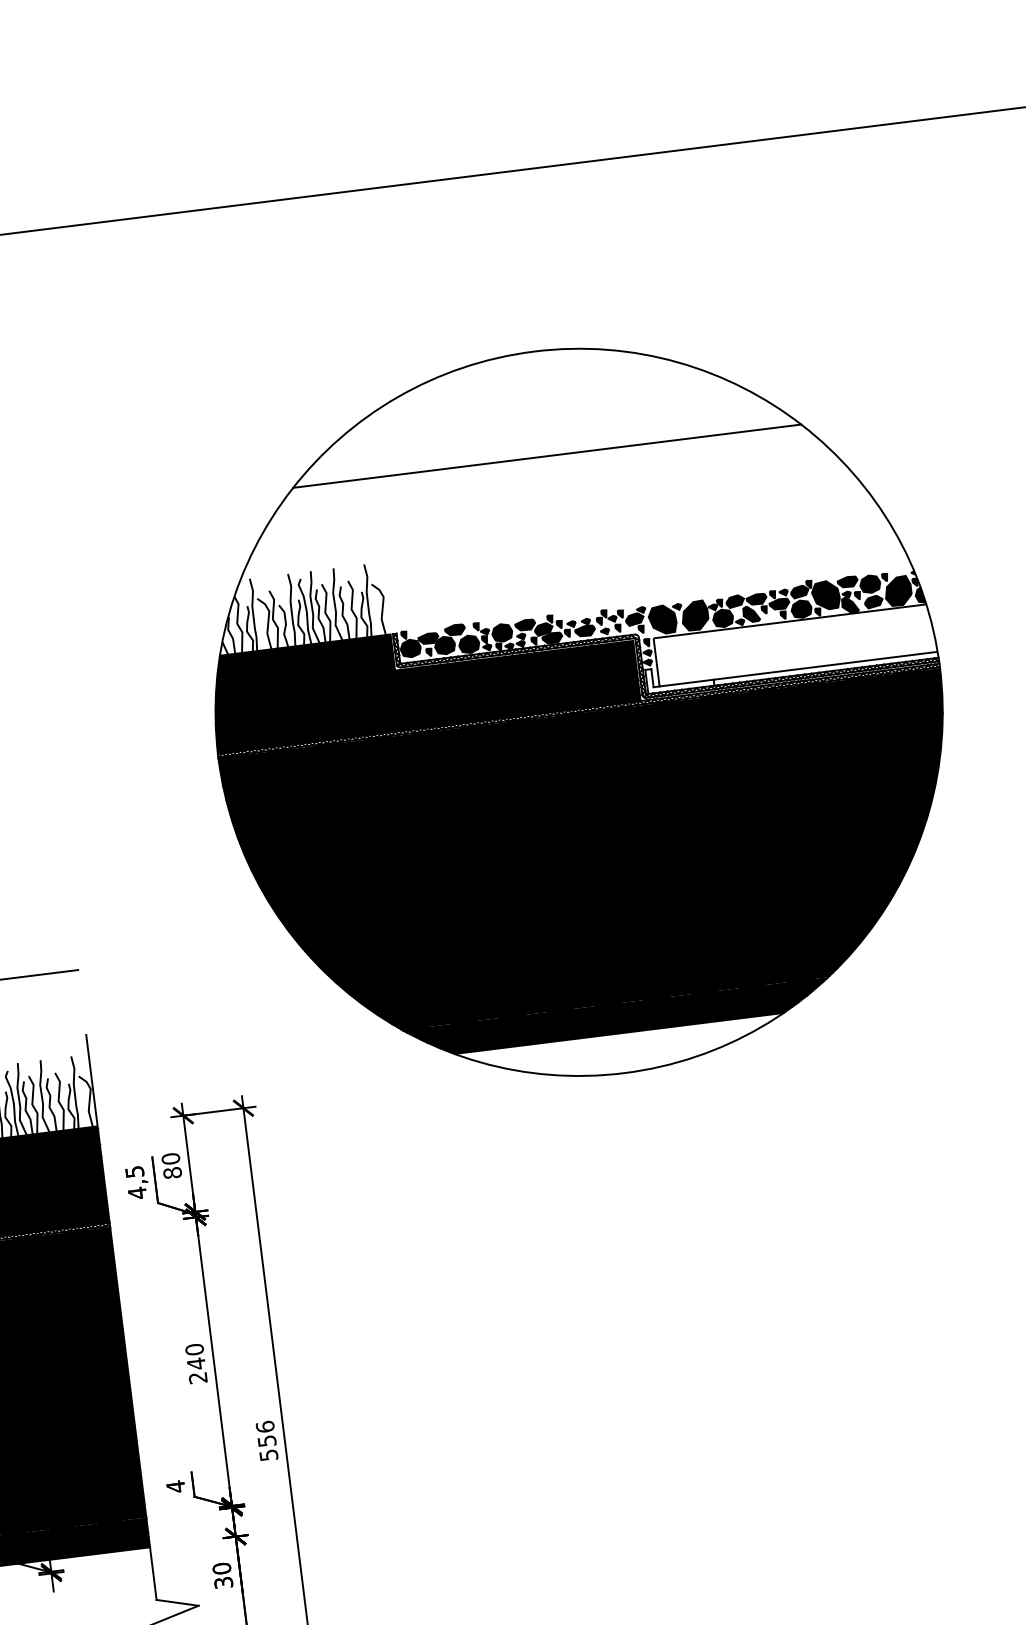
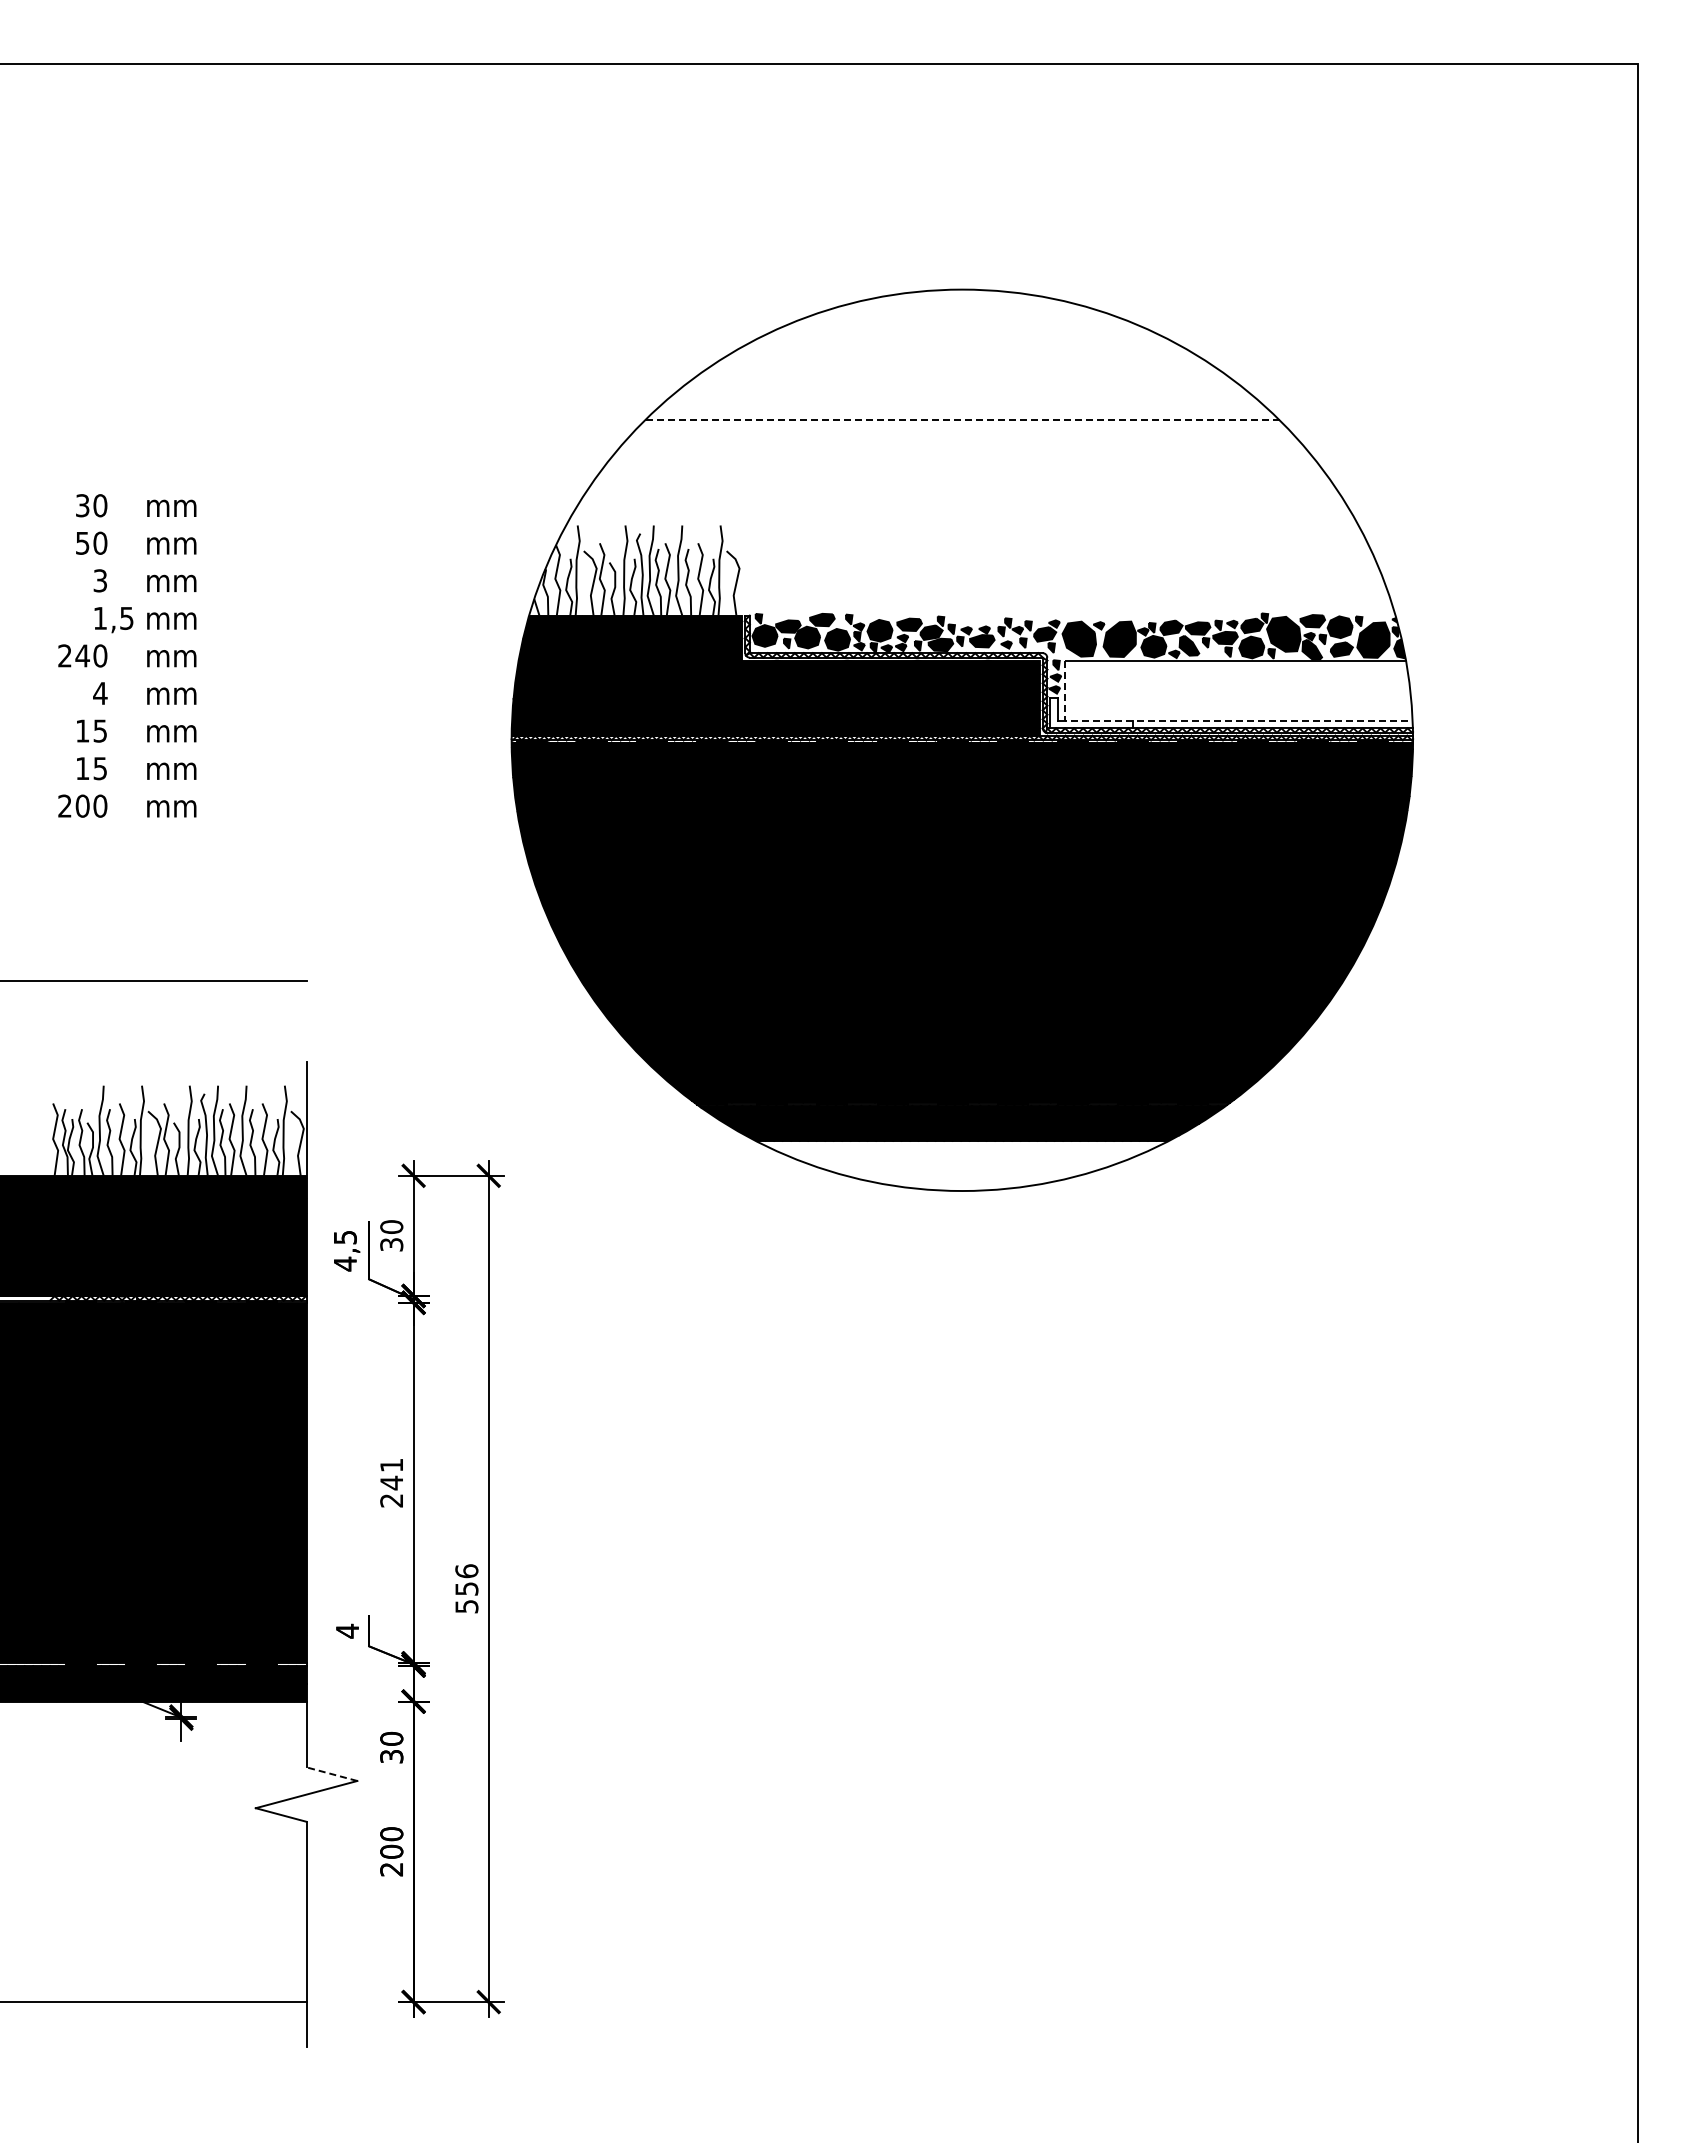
line: (546, 456) -> (961, 420), solid -> dashed
line: (774, 671) -> (1208, 720), solid -> dashed
text: (172, 1172) -> (391, 1244), 80 -> 30
text: (194, 1349) -> (391, 1465), 240 -> 241
line: (177, 1603) -> (331, 1774), solid -> dashed

